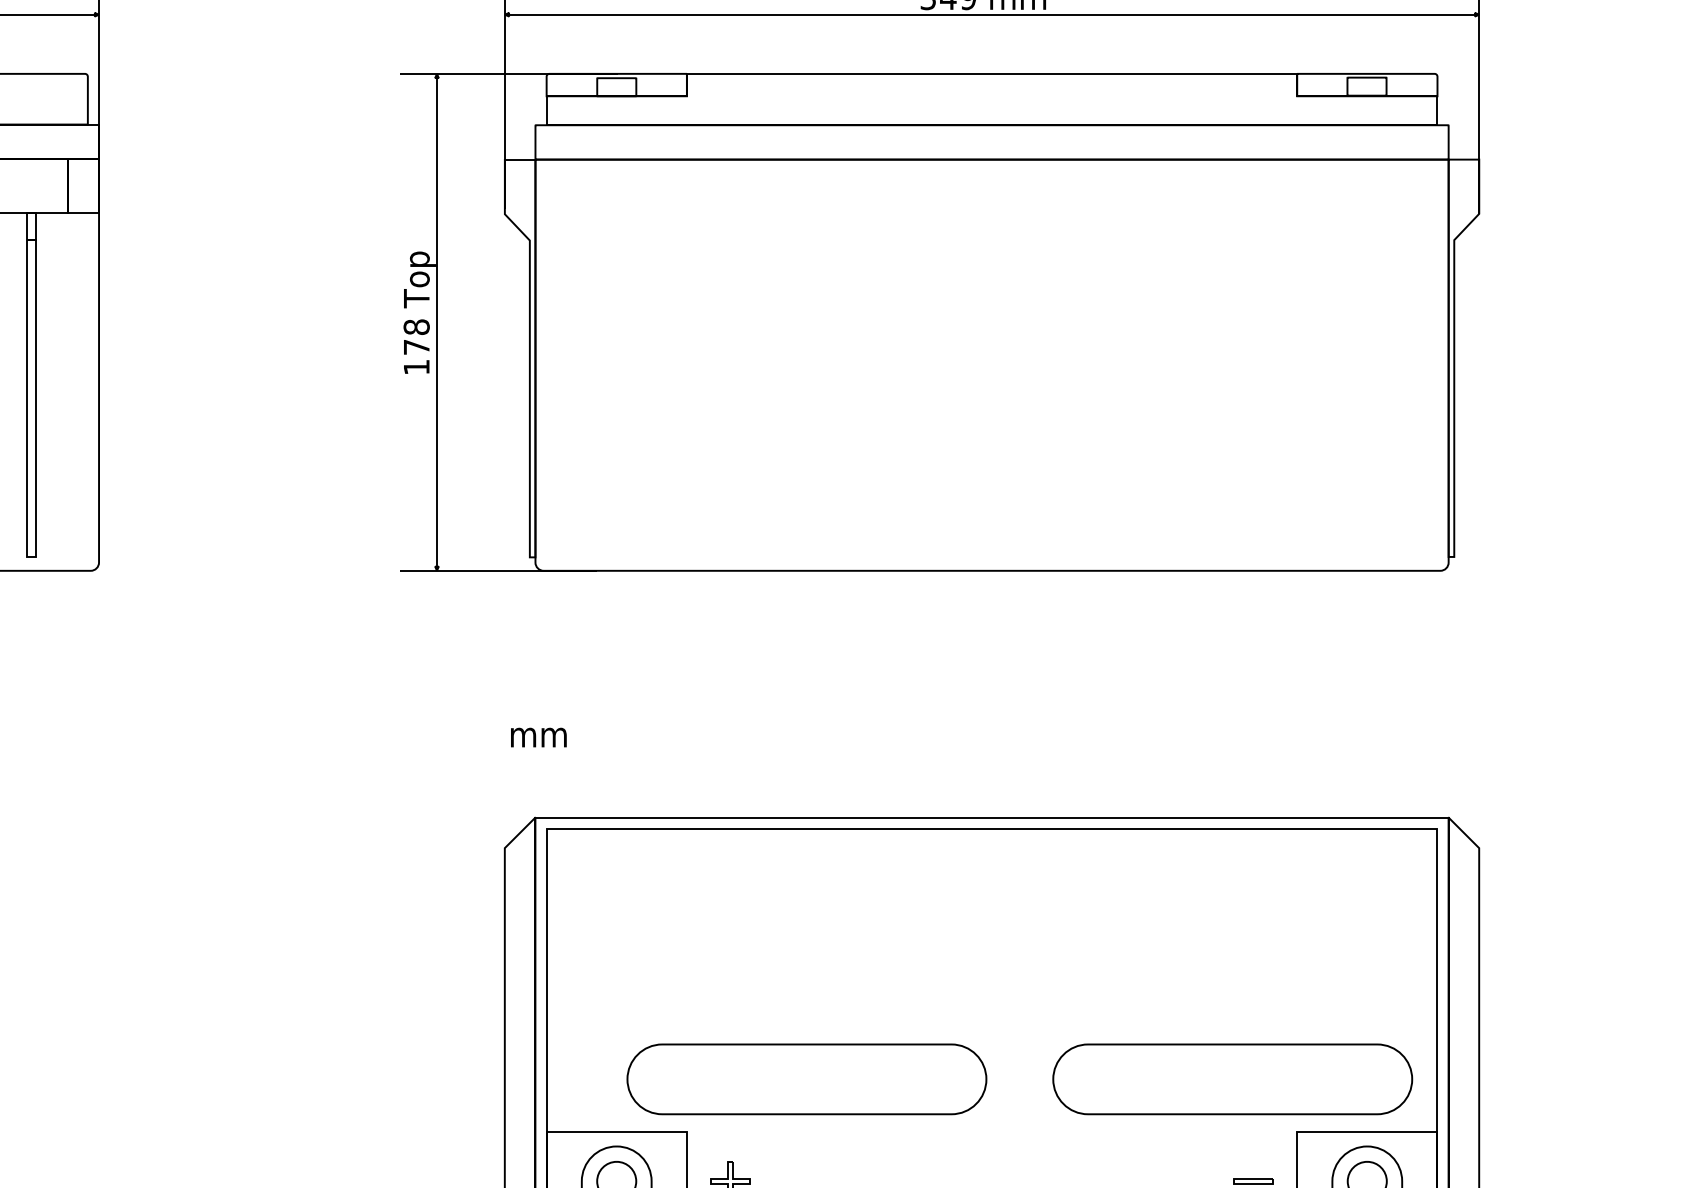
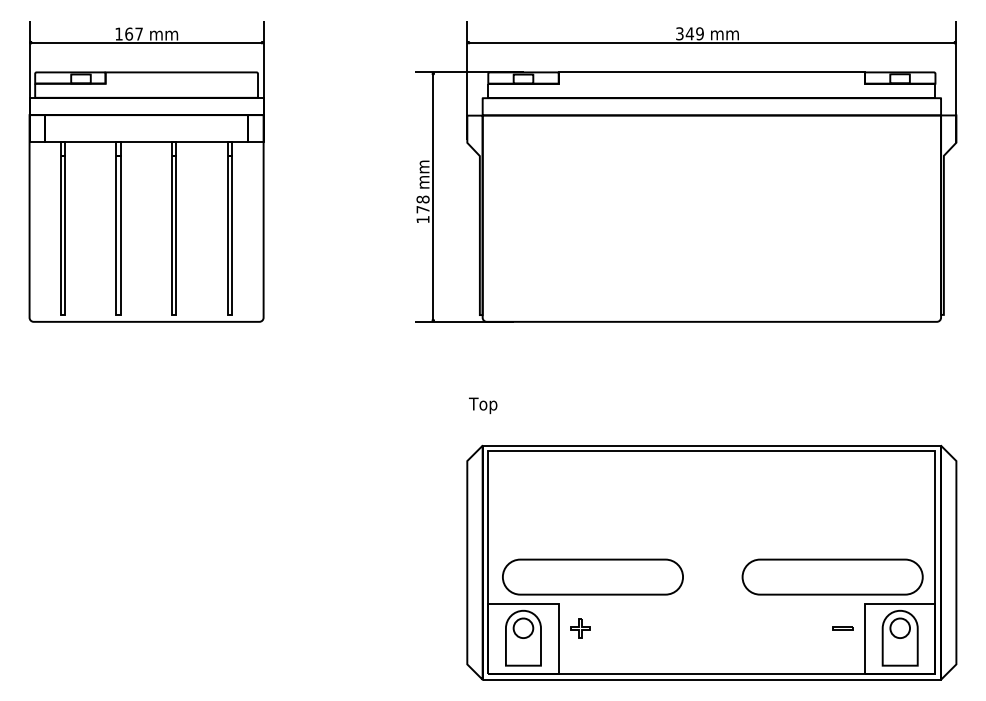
text: (417, 279) -> (423, 175), Top -> mm
text: (537, 737) -> (483, 405), mm -> Top
part: (806, 1078) -> (592, 576), moved

